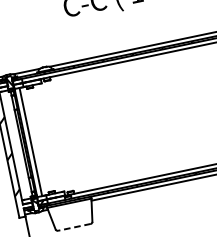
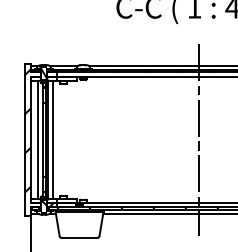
line: (165, 113) -> (198, 139), added
line: (16, 144) -> (37, 139), added
line: (74, 226) -> (79, 237), dashed -> solid

